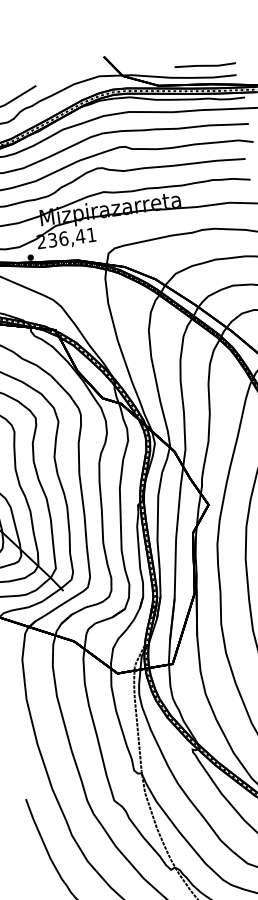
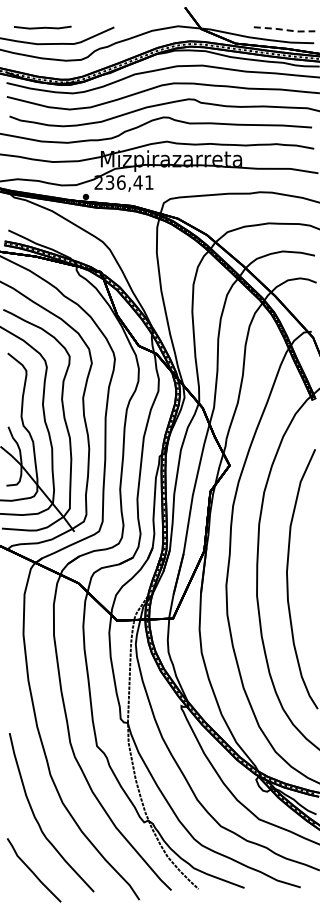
line: (205, 65) -> (284, 29), solid -> dashed

